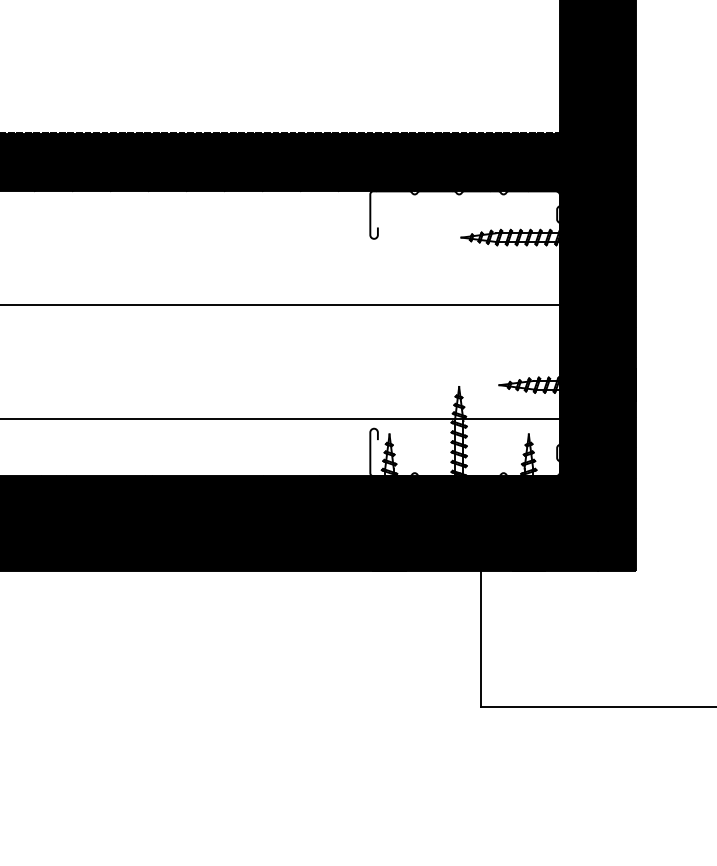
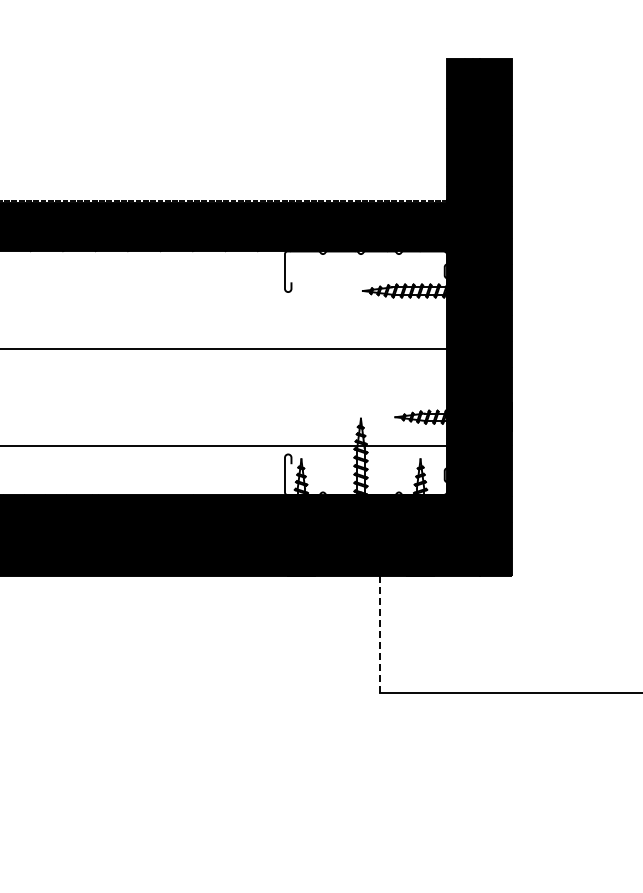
line: (480, 639) -> (379, 634), solid -> dashed

